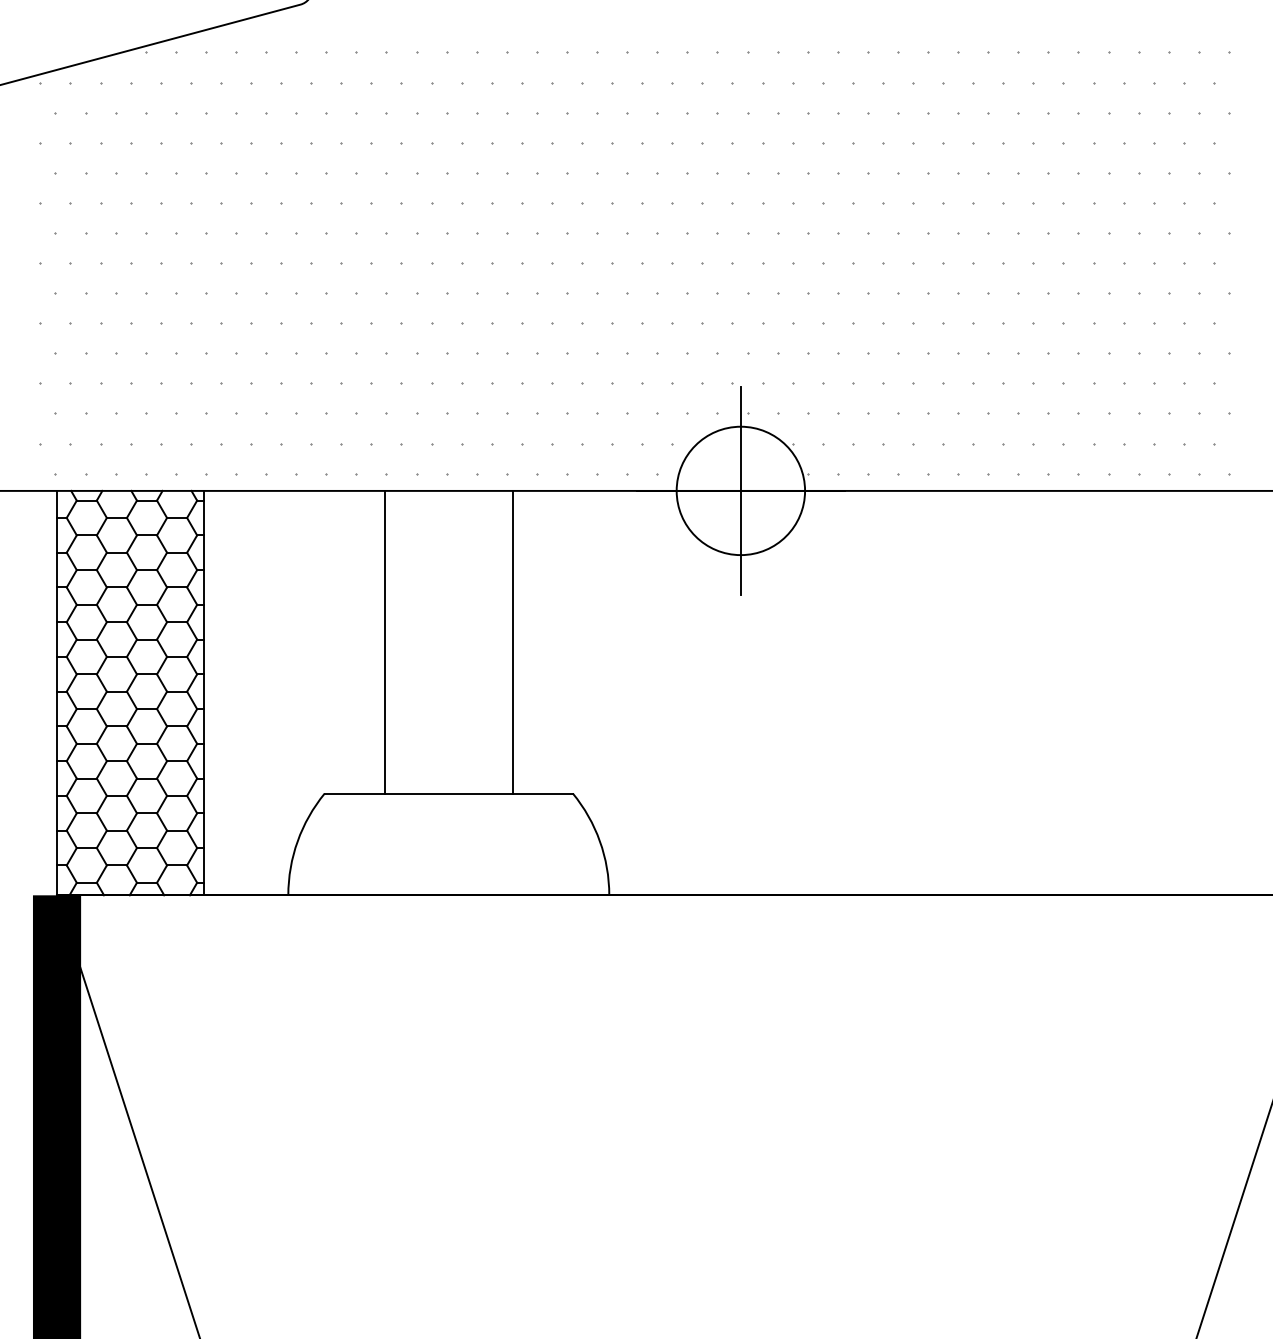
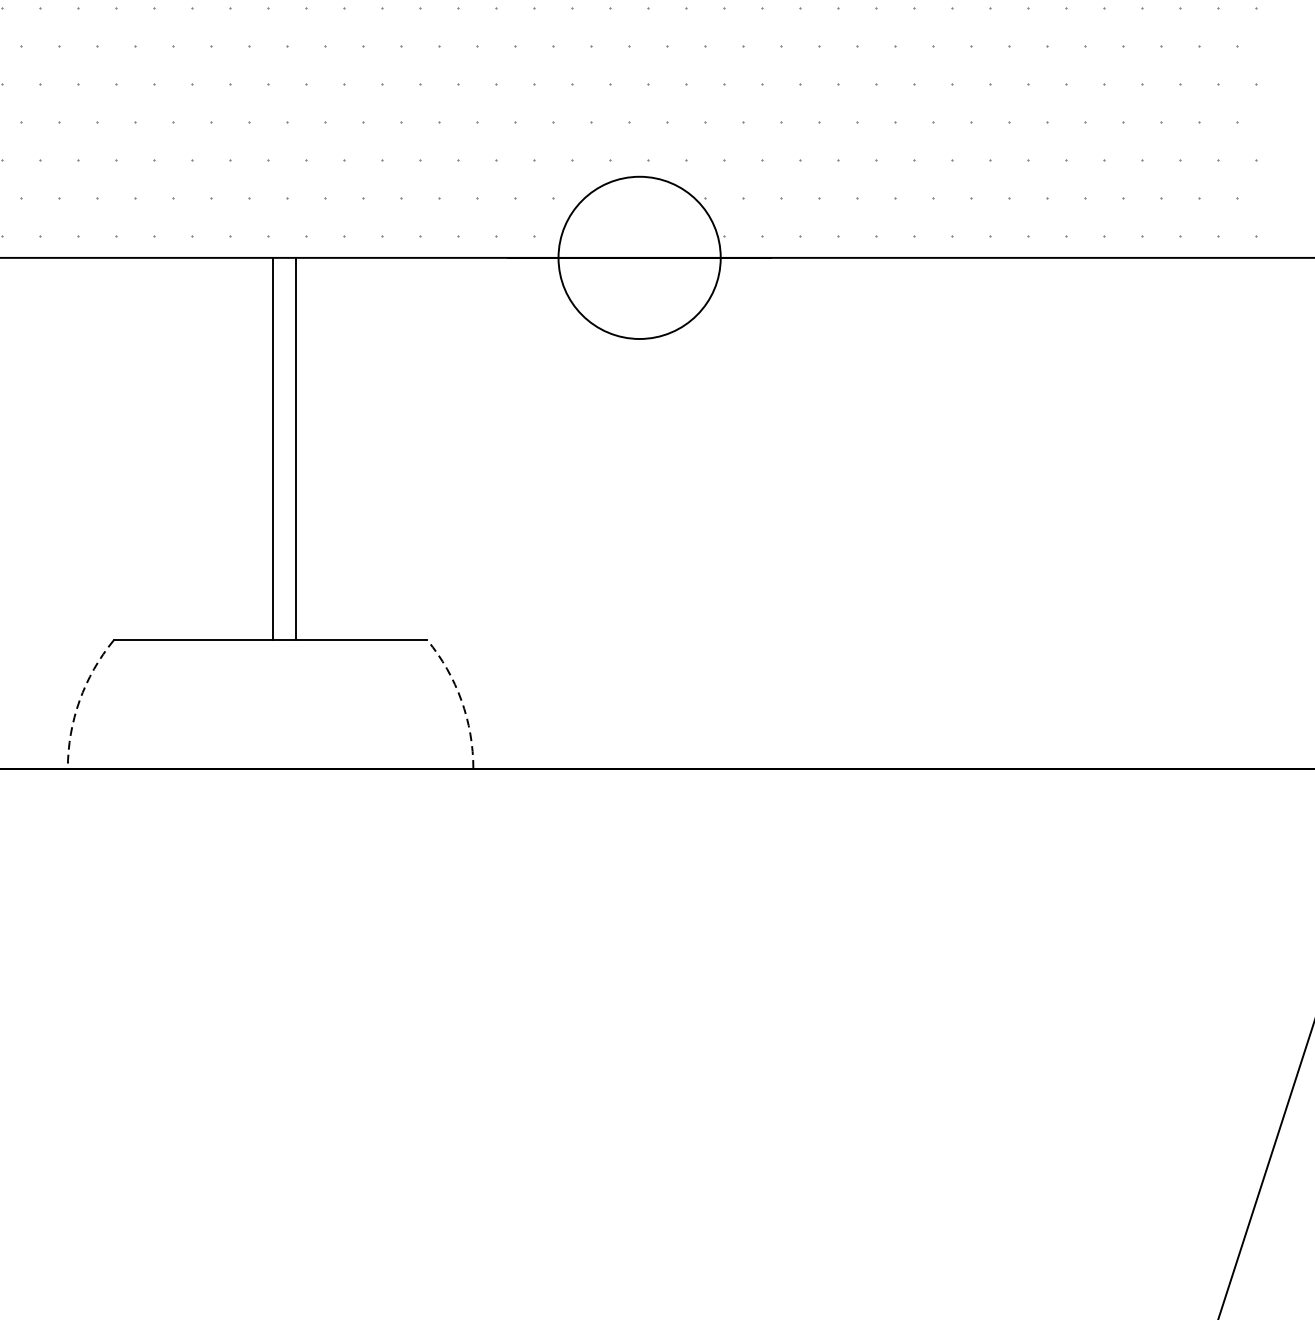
line: (740, 490) -> (639, 257), removed
line: (384, 641) -> (272, 448), moved
line: (513, 641) -> (296, 448), moved
arc: (297, 841) -> (79, 700), solid -> dashed
arc: (599, 841) -> (461, 700), solid -> dashed

